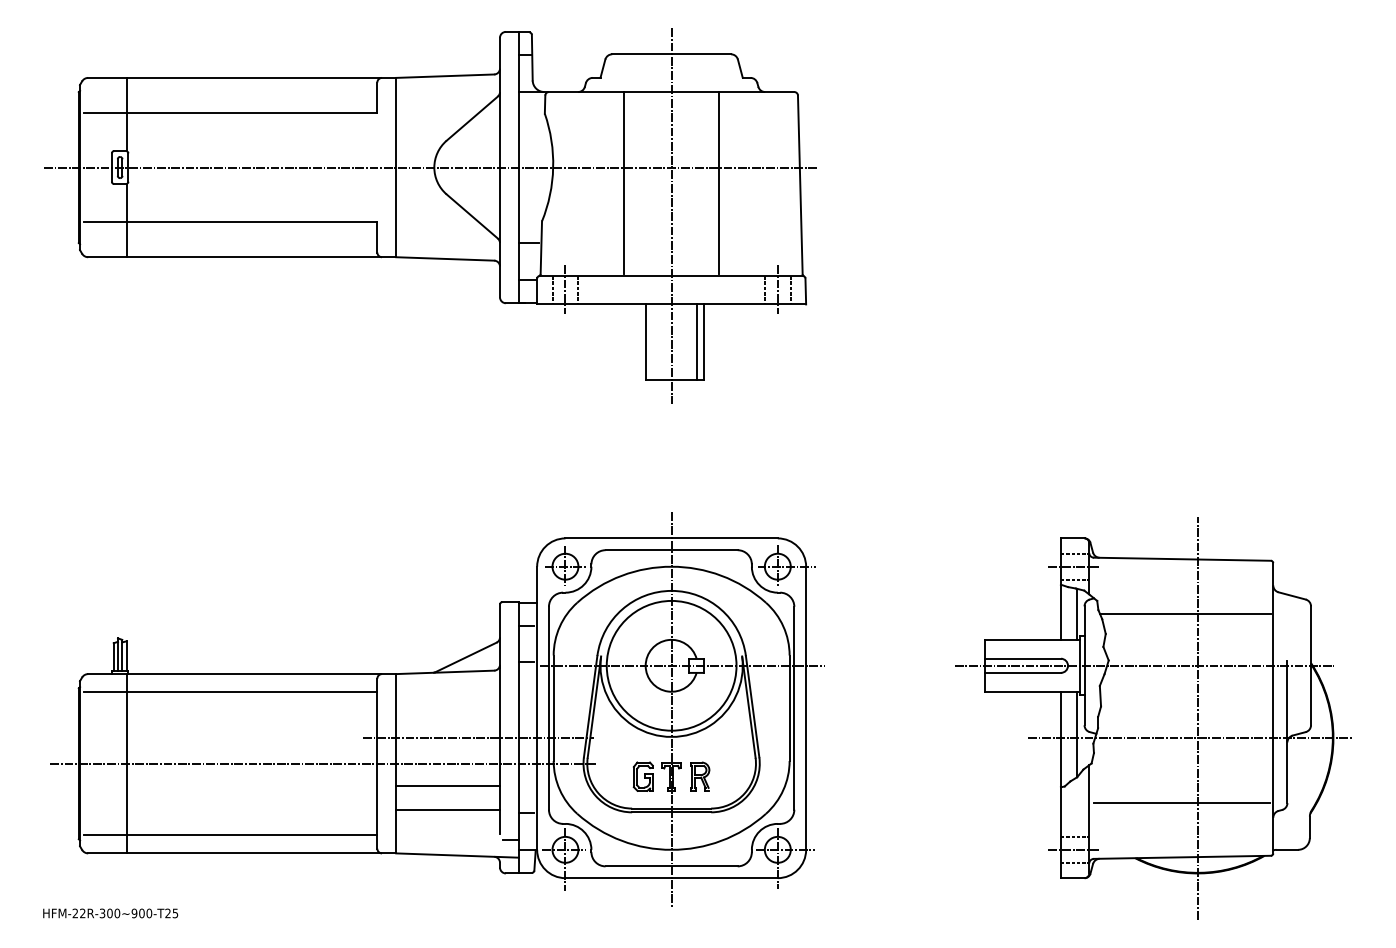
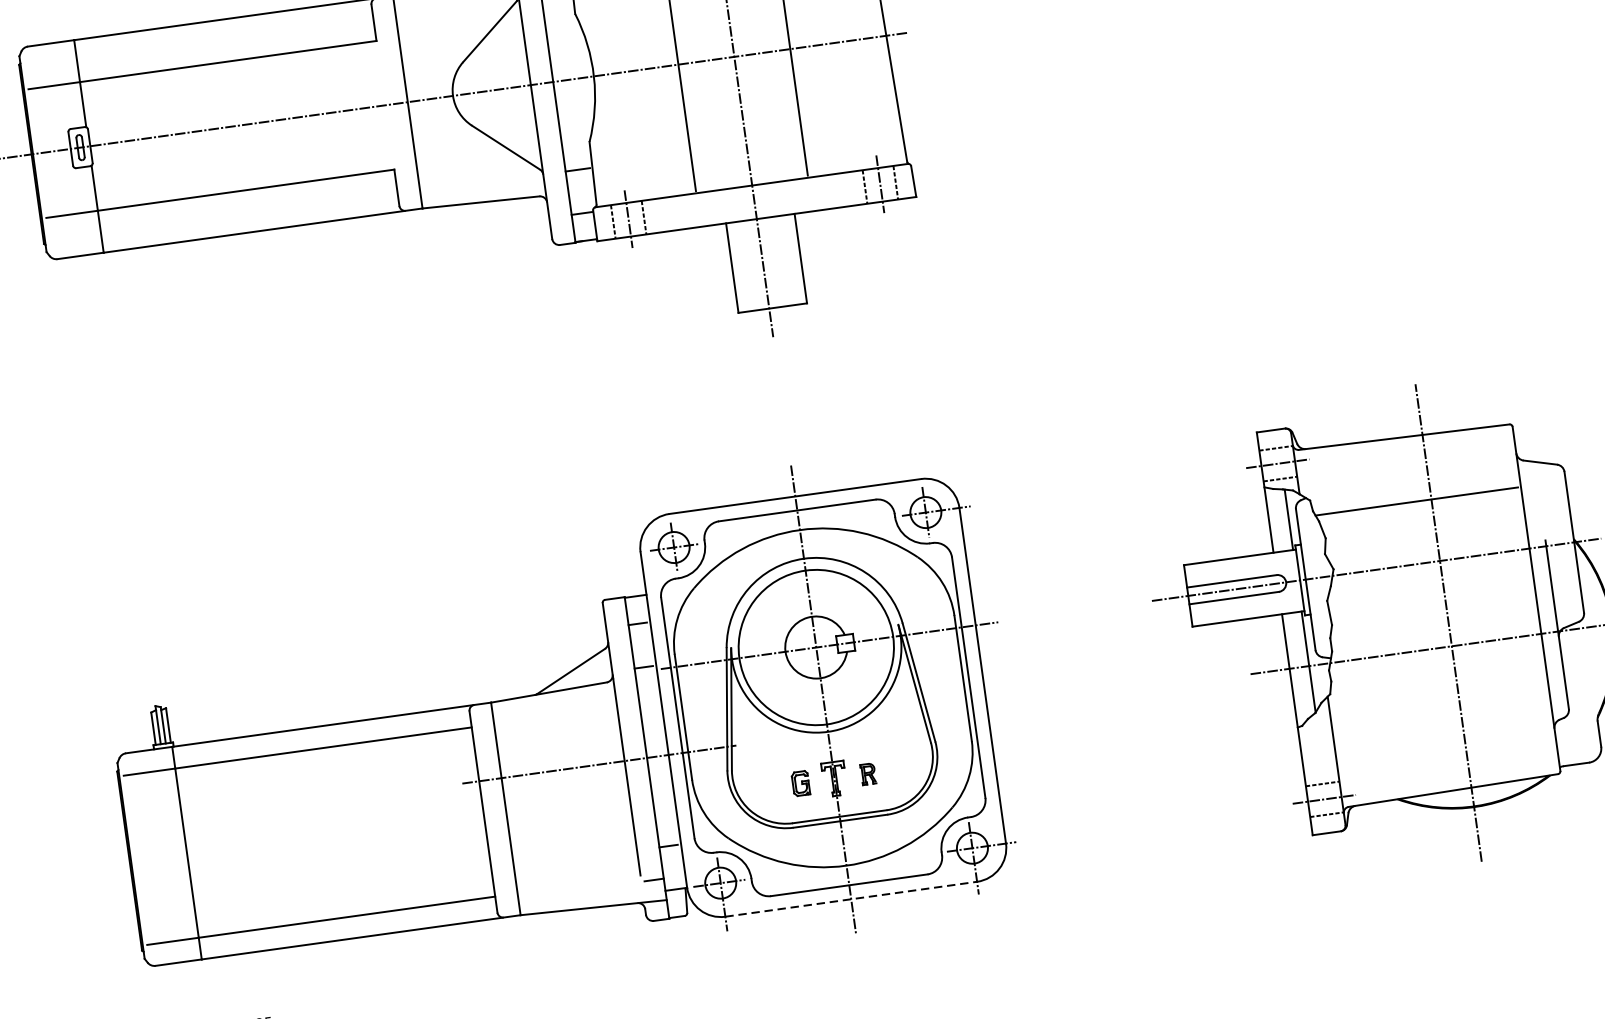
line: (696, 341) -> (792, 258), removed
line: (323, 763) -> (419, 820), removed
part: (642, 776) -> (799, 783), size x0.7
part: (700, 776) -> (868, 773), size x0.6
line: (448, 785) -> (571, 826), removed
line: (1181, 802) -> (1443, 725), removed
line: (448, 809) -> (575, 854), removed
line: (672, 878) -> (852, 899), solid -> dashed

